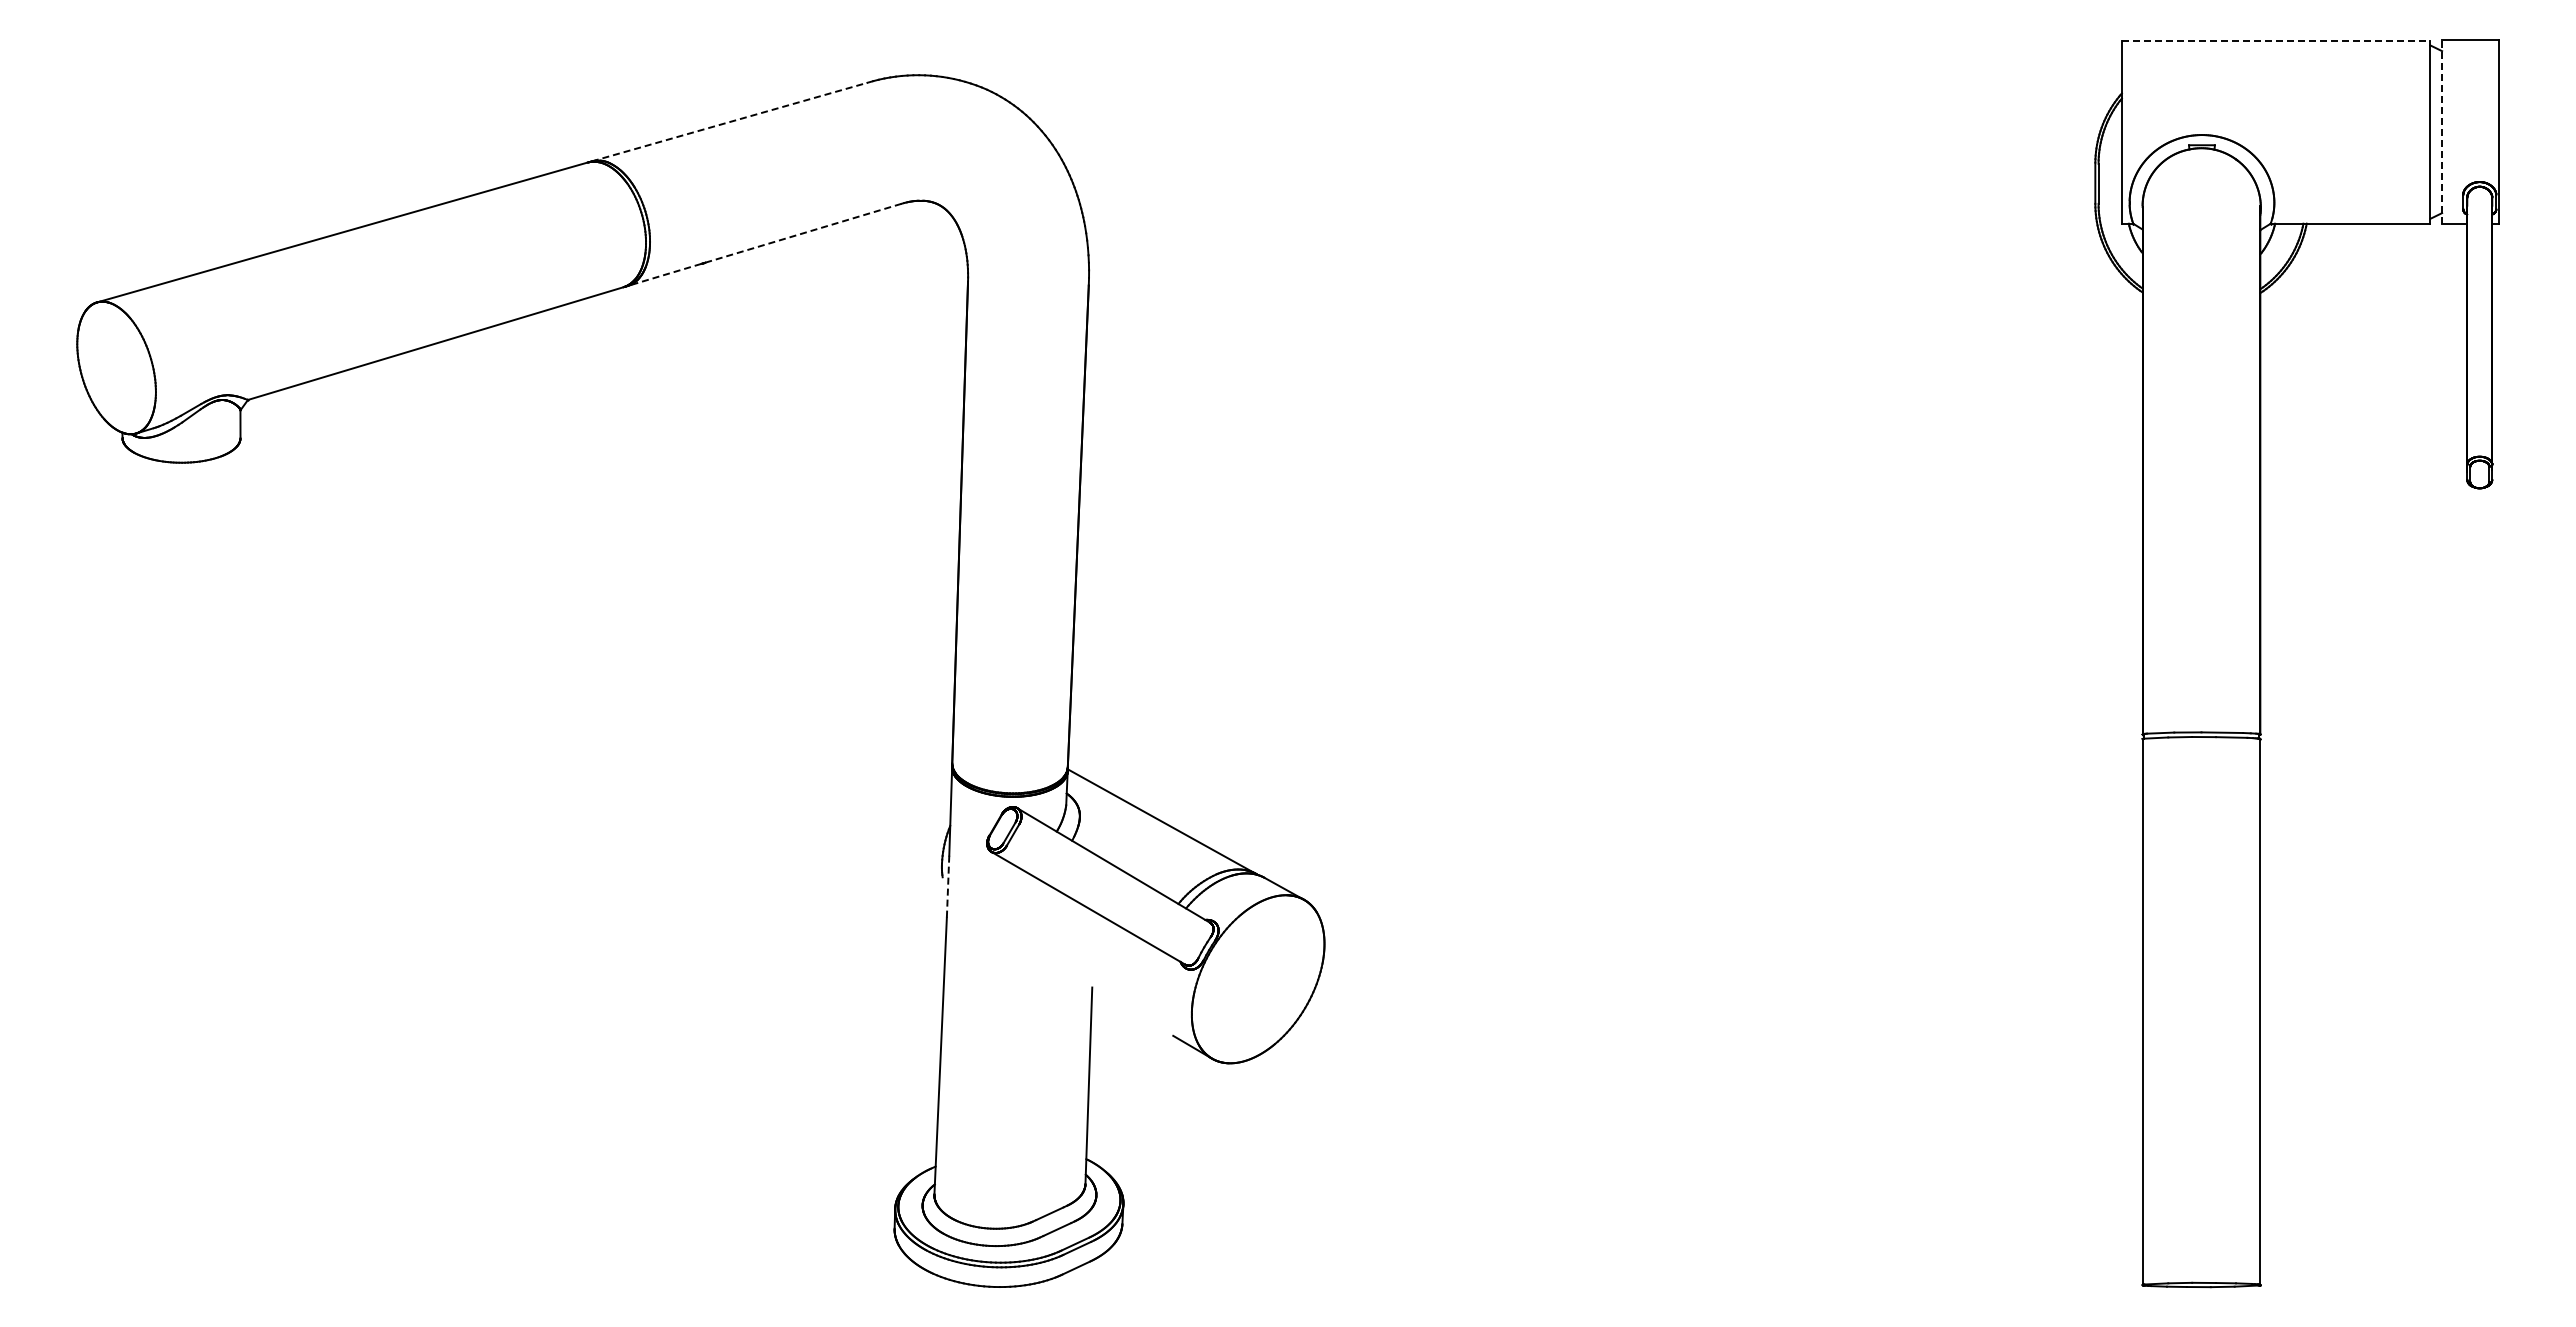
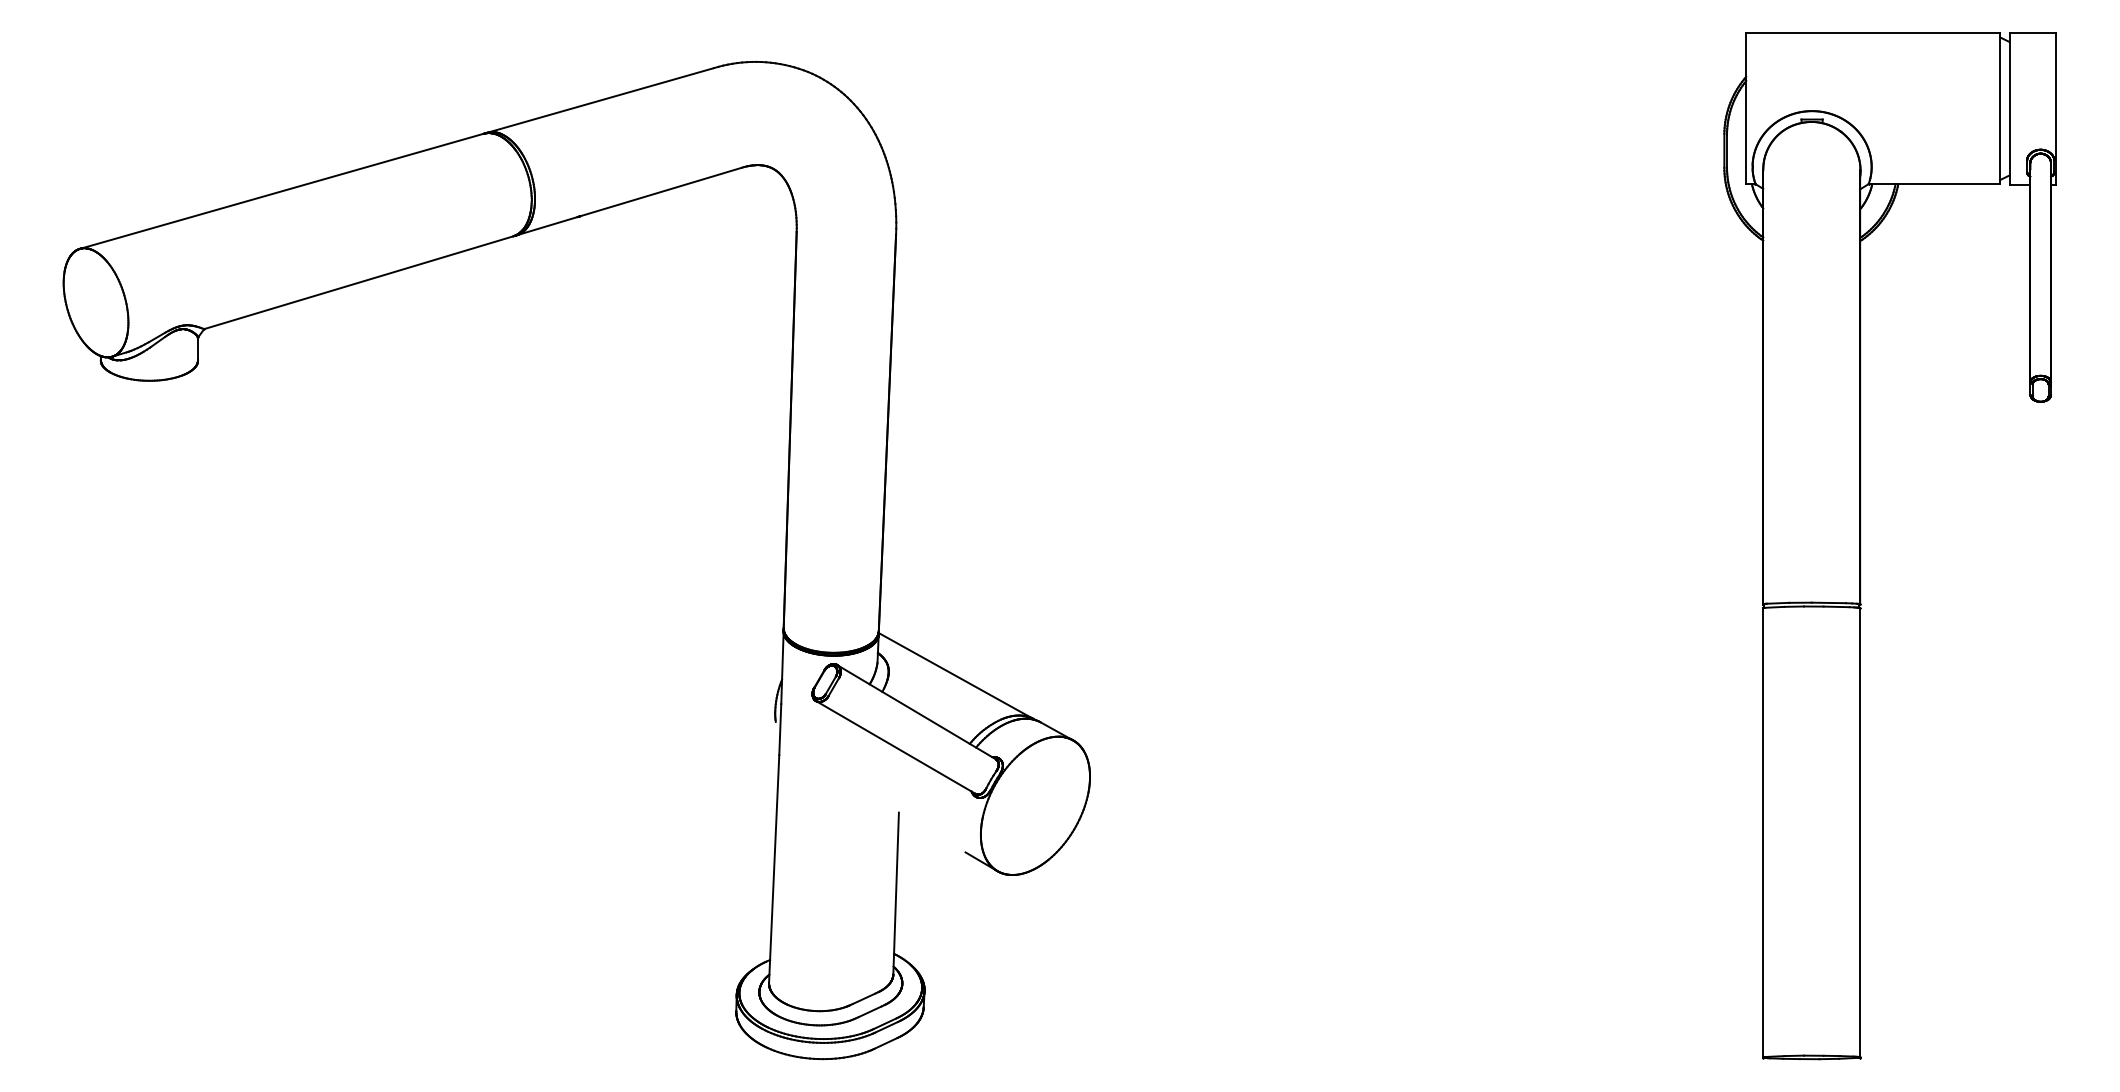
line: (2276, 40) -> (1873, 33), dashed -> solid
line: (730, 121) -> (601, 99), dashed -> solid
line: (2442, 131) -> (2010, 108), dashed -> solid
line: (764, 245) -> (629, 202), dashed -> solid
line: (948, 886) -> (780, 729), dashed -> solid

